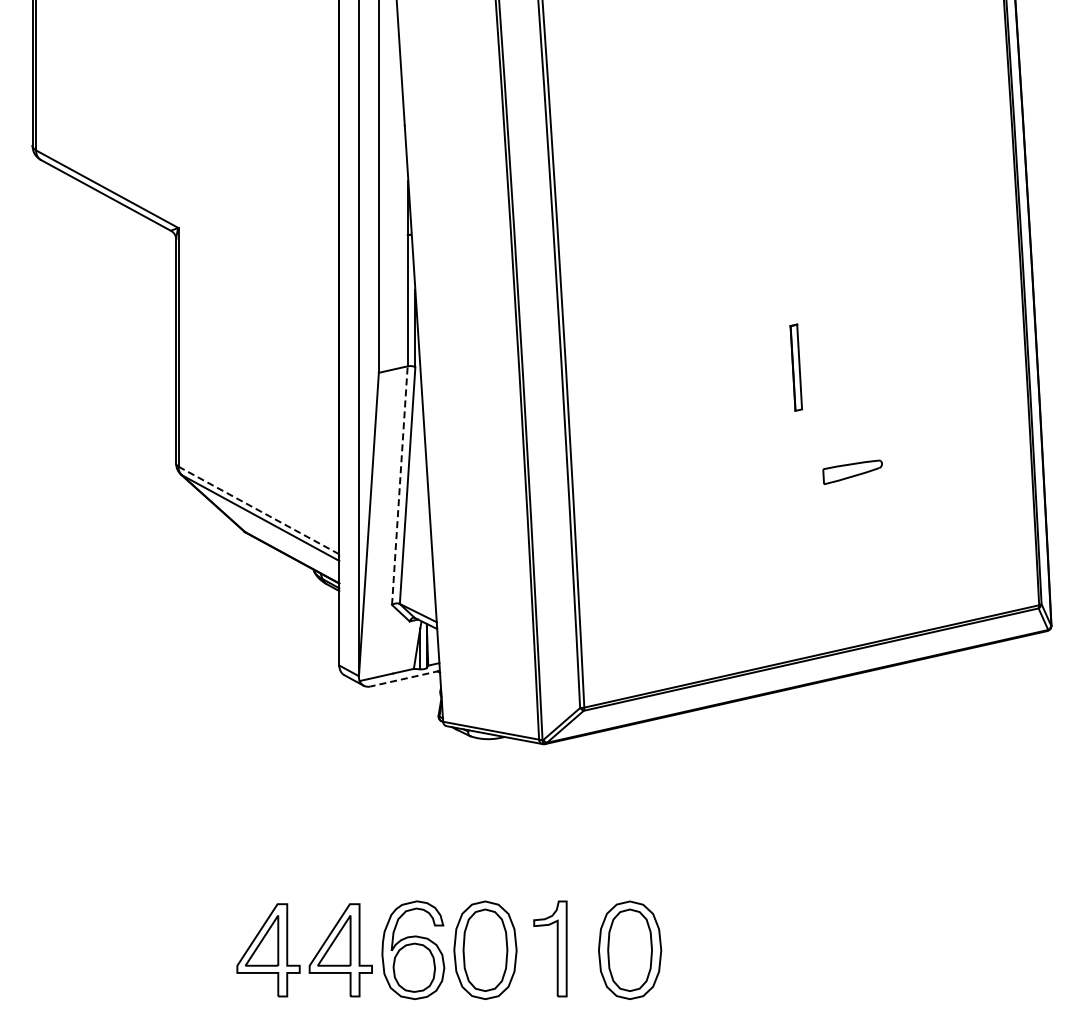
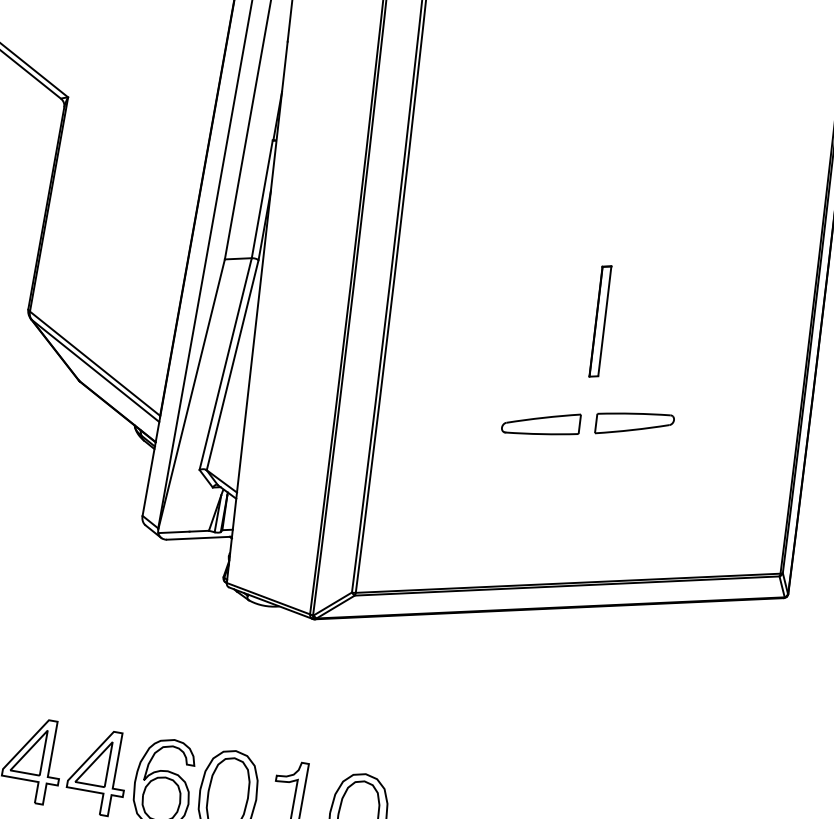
part: (796, 367) -> (600, 321), size x1.43
part: (852, 472) -> (634, 424), size x1.43
line: (399, 485) -> (225, 363), dashed -> solid
part: (752, 488) -> (541, 423), added
line: (259, 510) -> (95, 363), dashed -> solid
line: (405, 678) -> (199, 538), dashed -> solid

